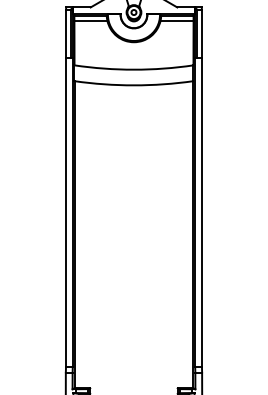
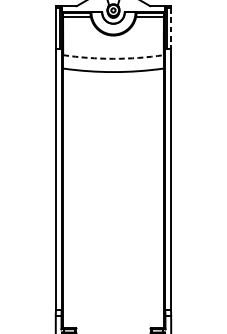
line: (201, 34) -> (170, 29), solid -> dashed
arc: (133, 69) -> (113, 58), solid -> dashed

